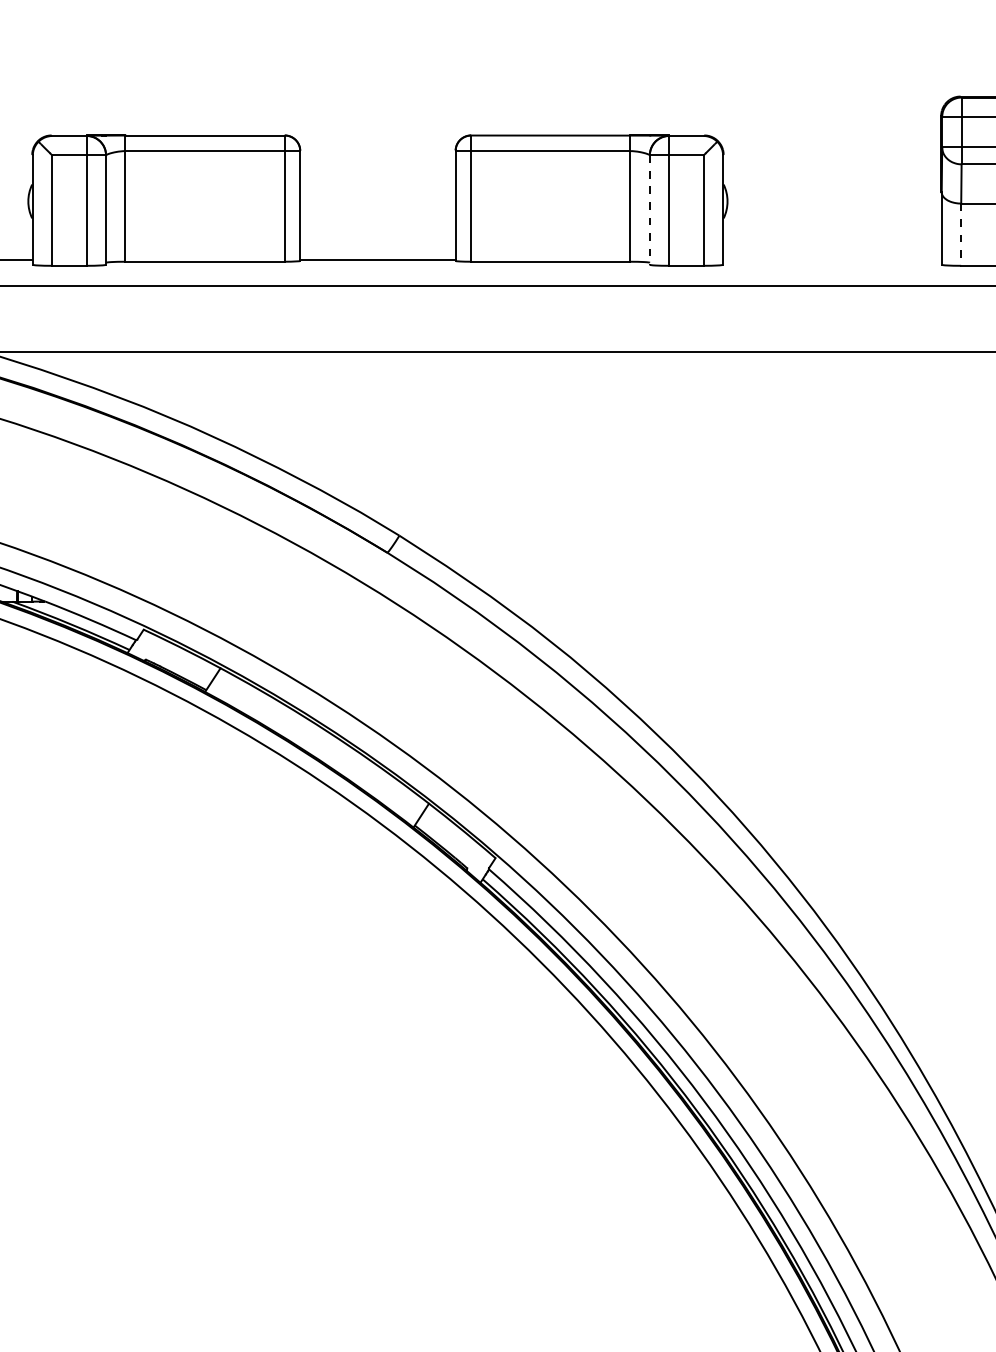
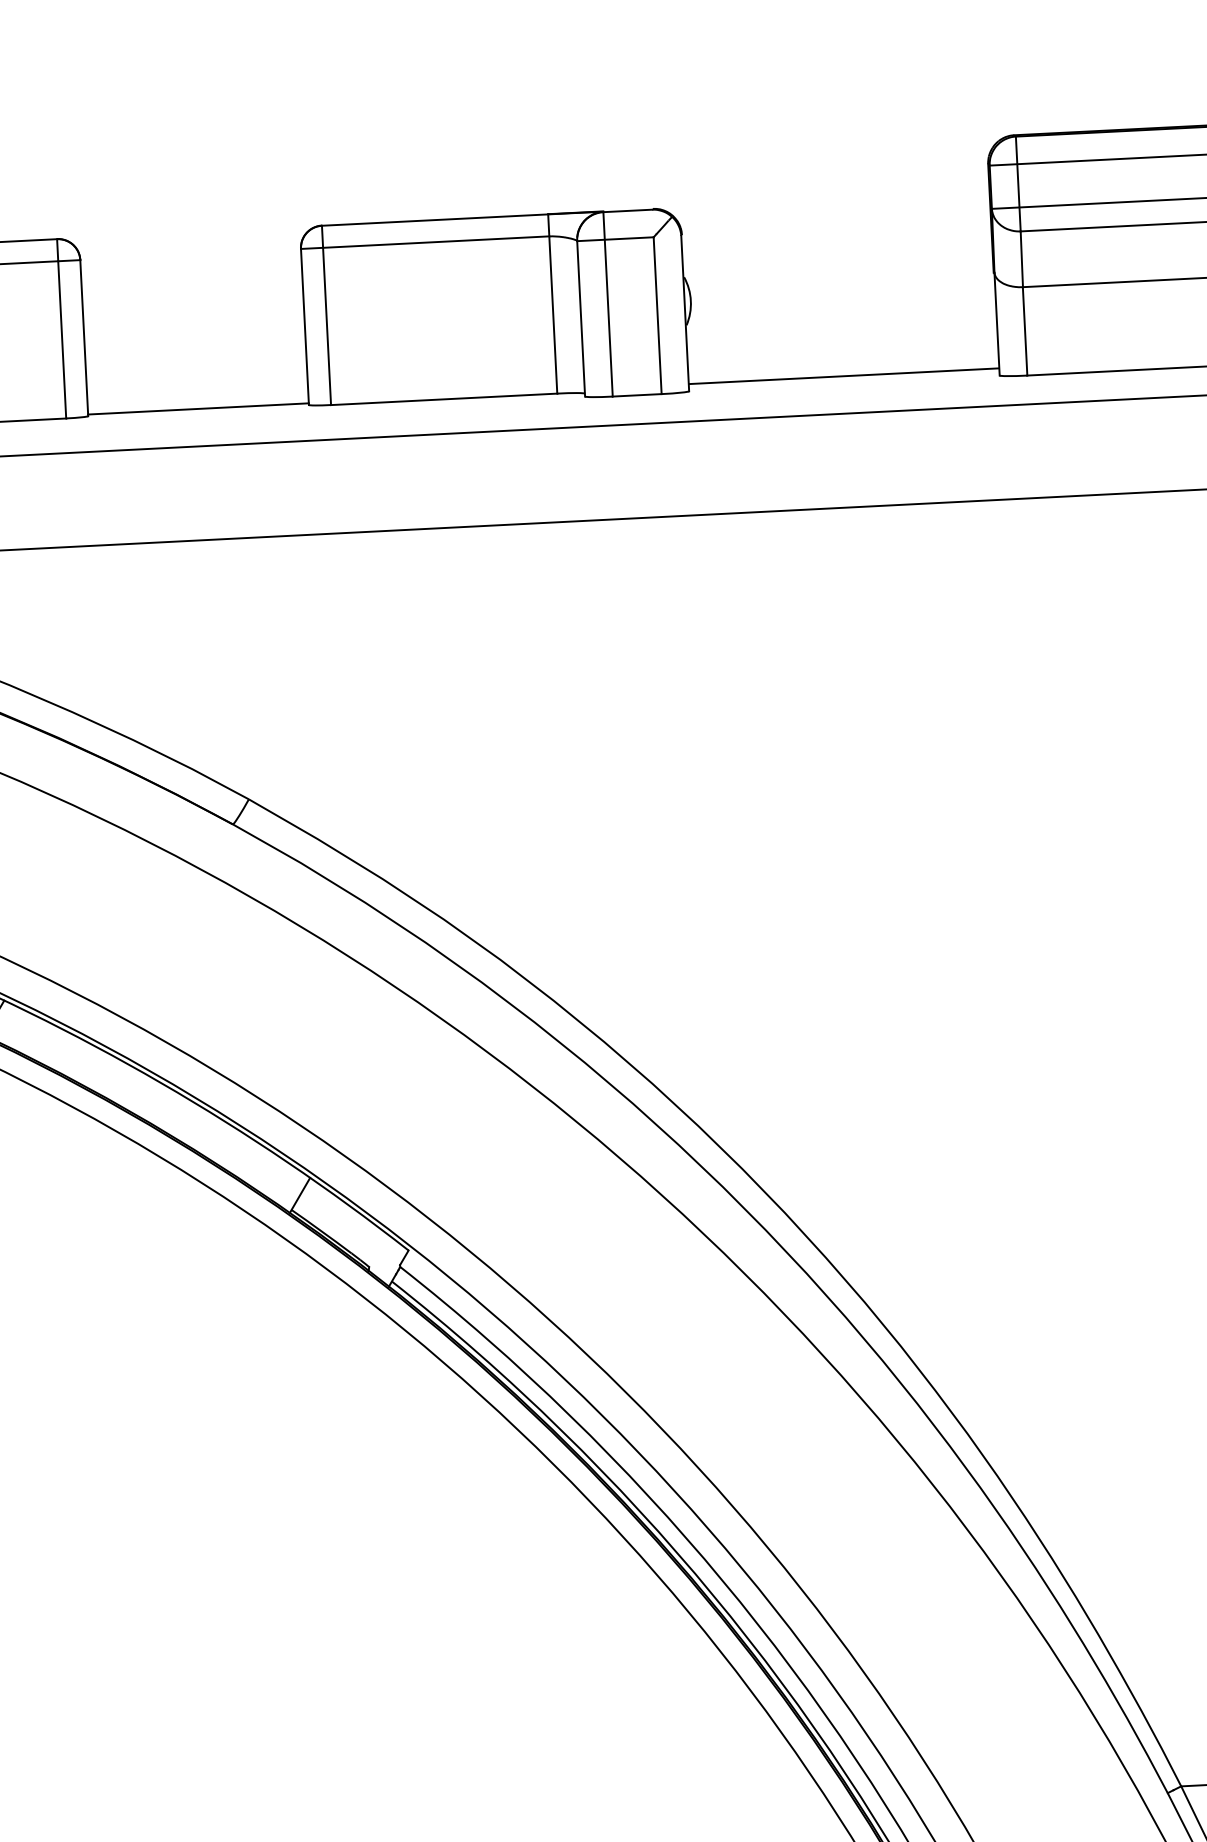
line: (649, 210) -> (580, 319), dashed -> solid
line: (961, 235) -> (1025, 332), dashed -> solid
line: (832, 259) -> (844, 375), added

